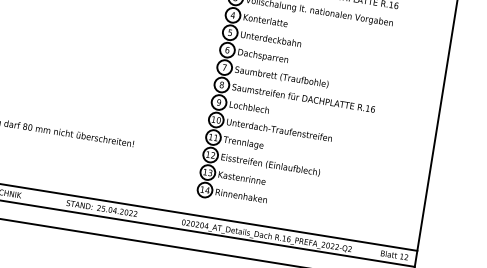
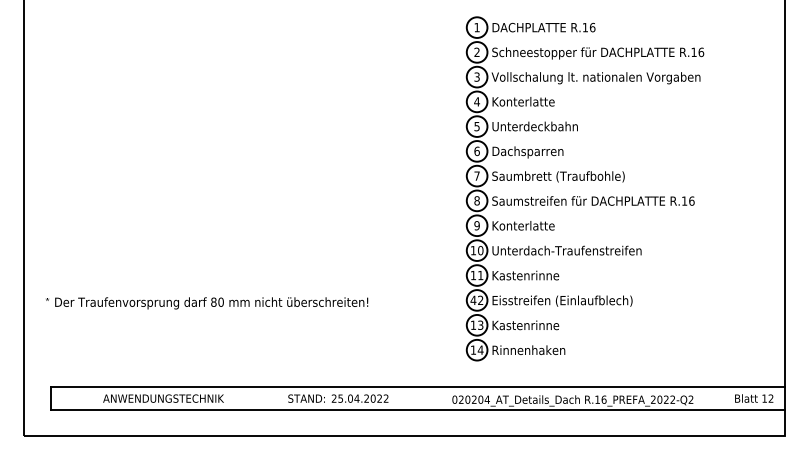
text: (251, 107) -> (523, 225), Lochblech -> Konterlatte
text: (247, 143) -> (525, 276), Trennlage -> Kastenrinne
text: (208, 154) -> (473, 299), 12 -> 42

